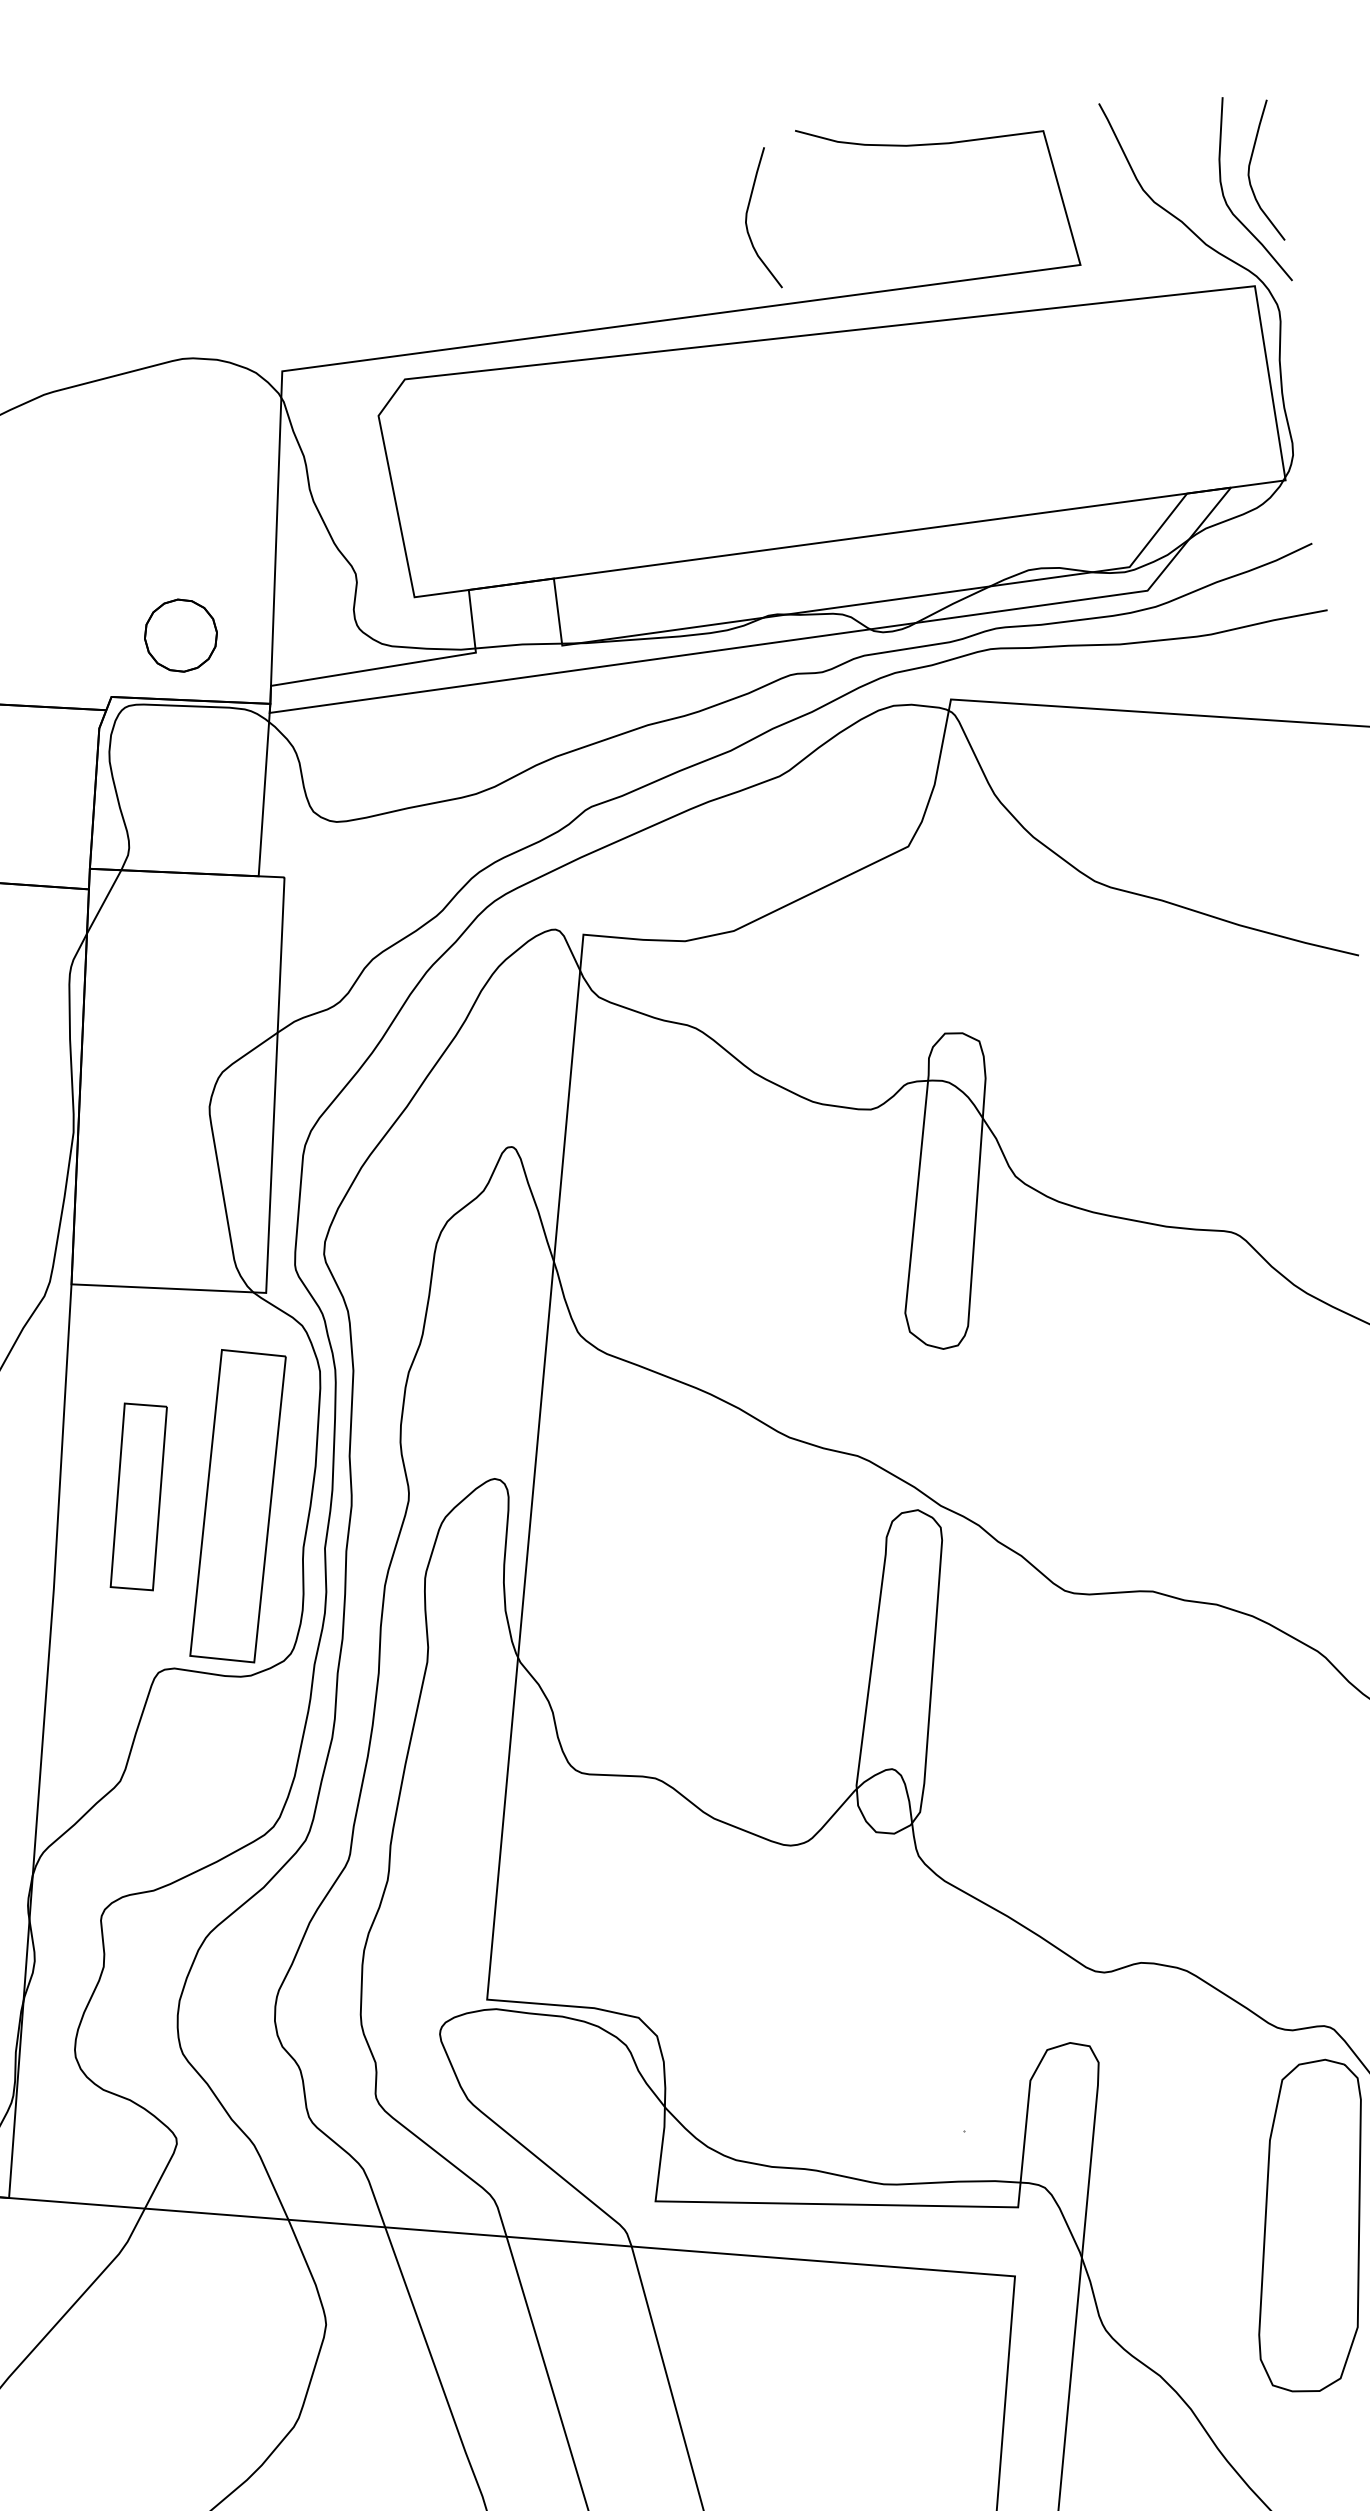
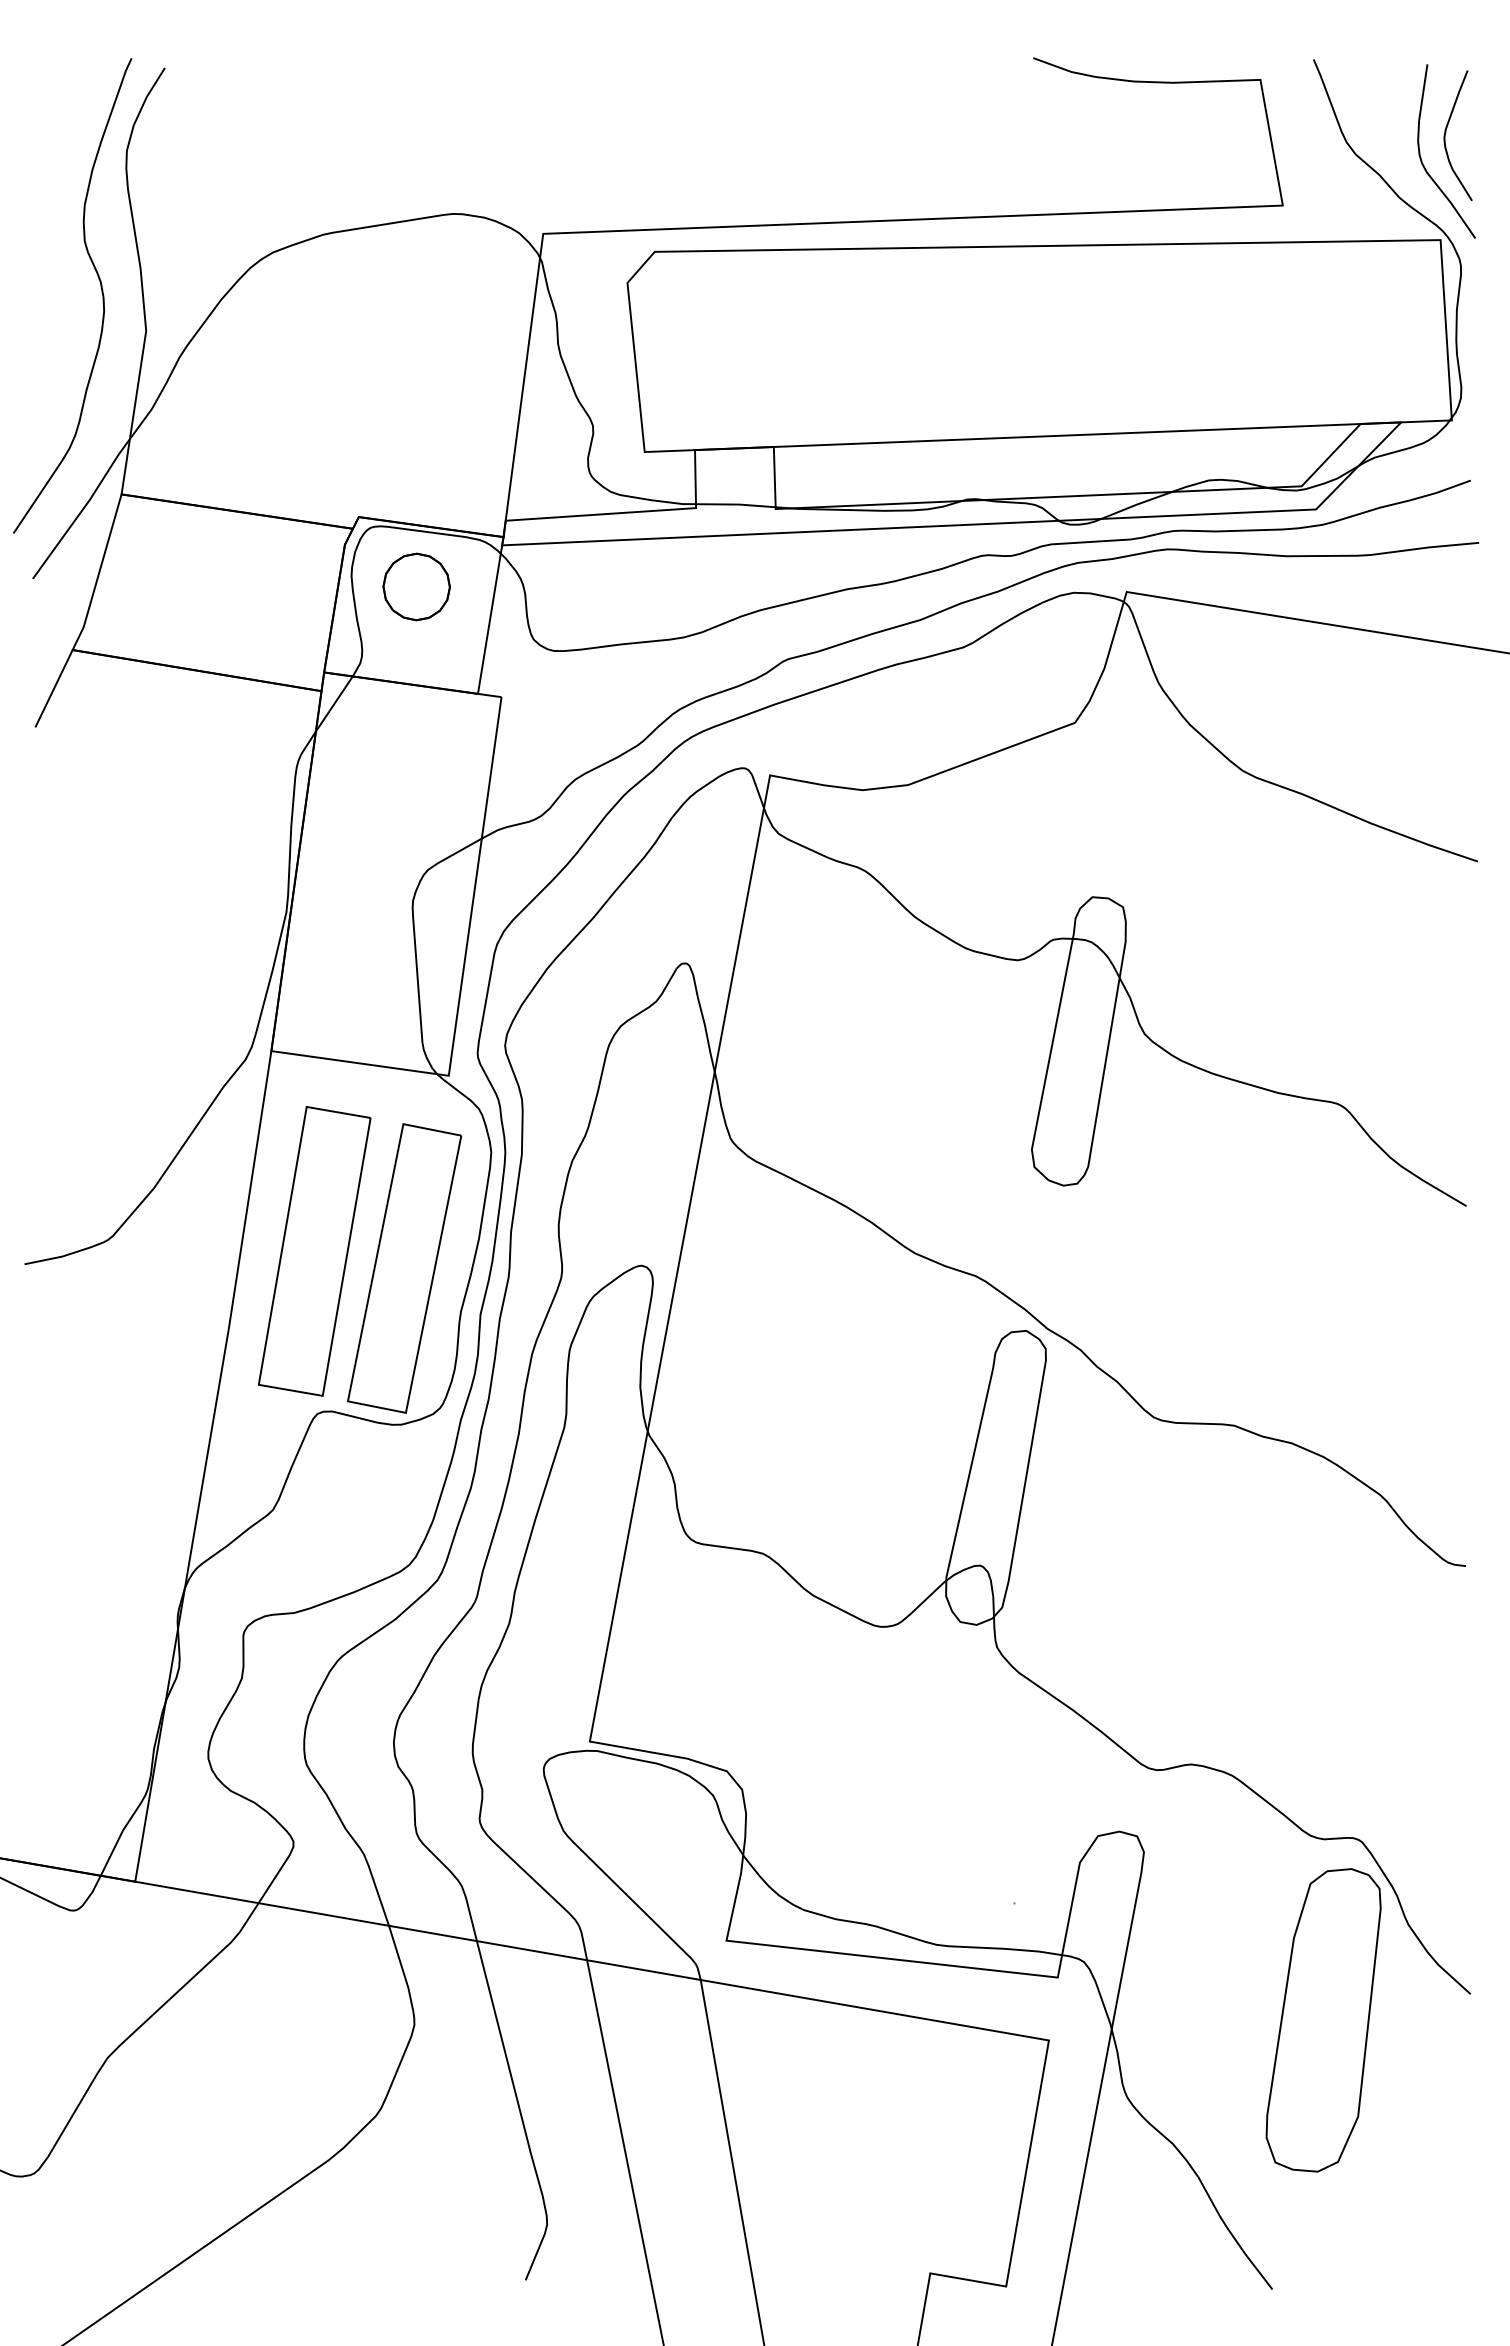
curve: (747, 216) -> (982, 132), removed
part: (180, 635) -> (416, 586), moved
part: (138, 1497) -> (314, 1251), size x1.67

